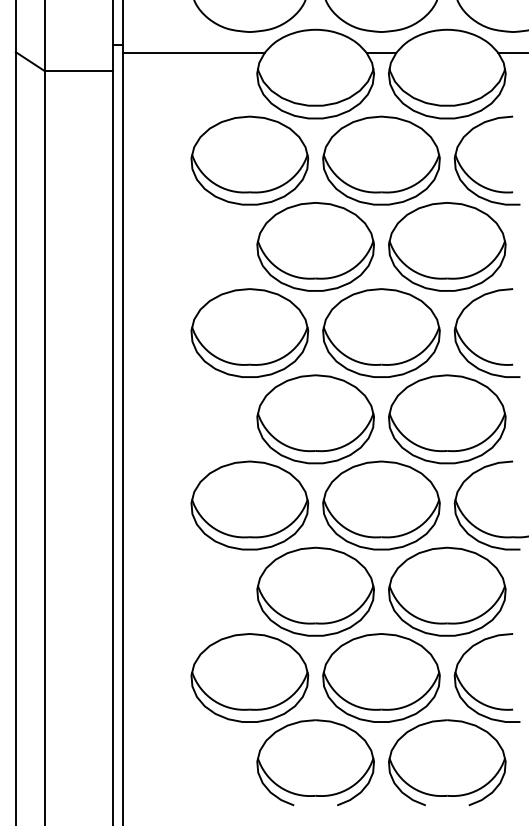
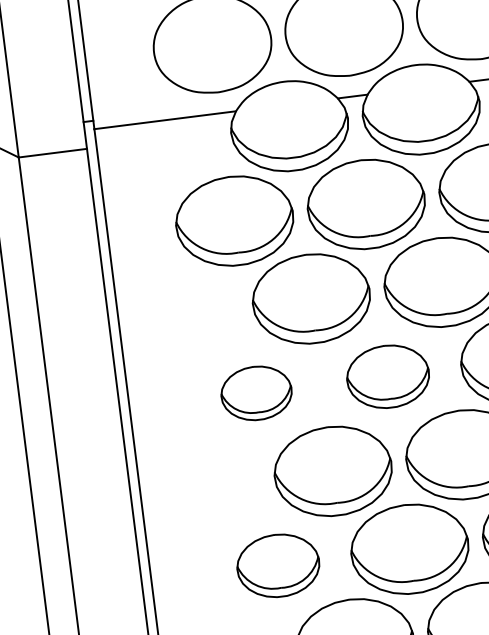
part: (249, 332) -> (256, 392), size x0.6
part: (381, 332) -> (388, 376), size x0.7
part: (249, 505) -> (277, 565), size x0.7

